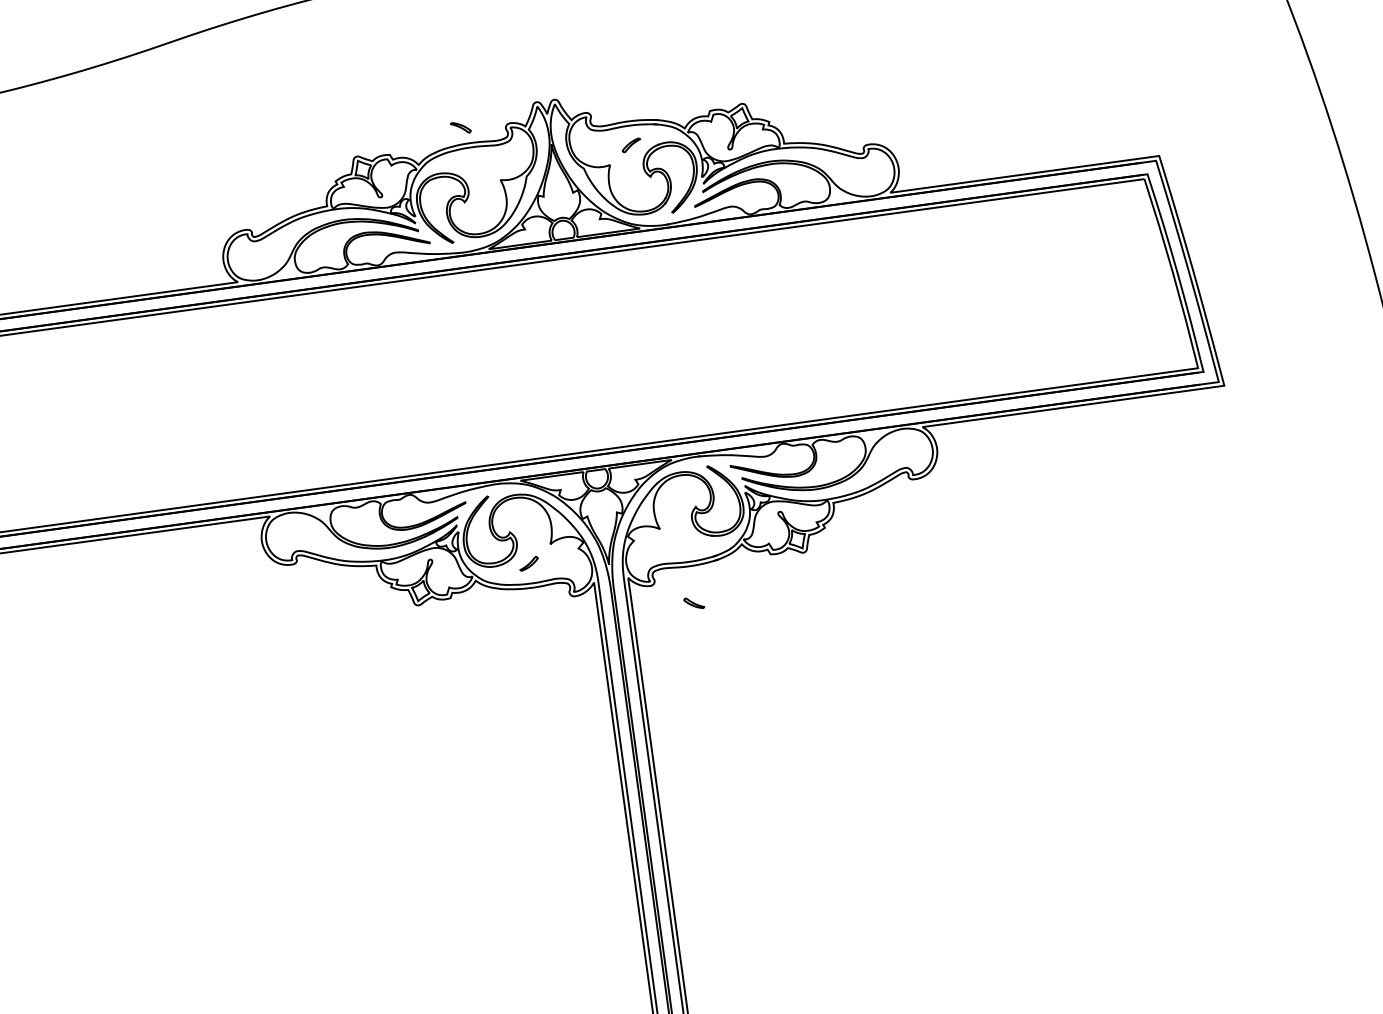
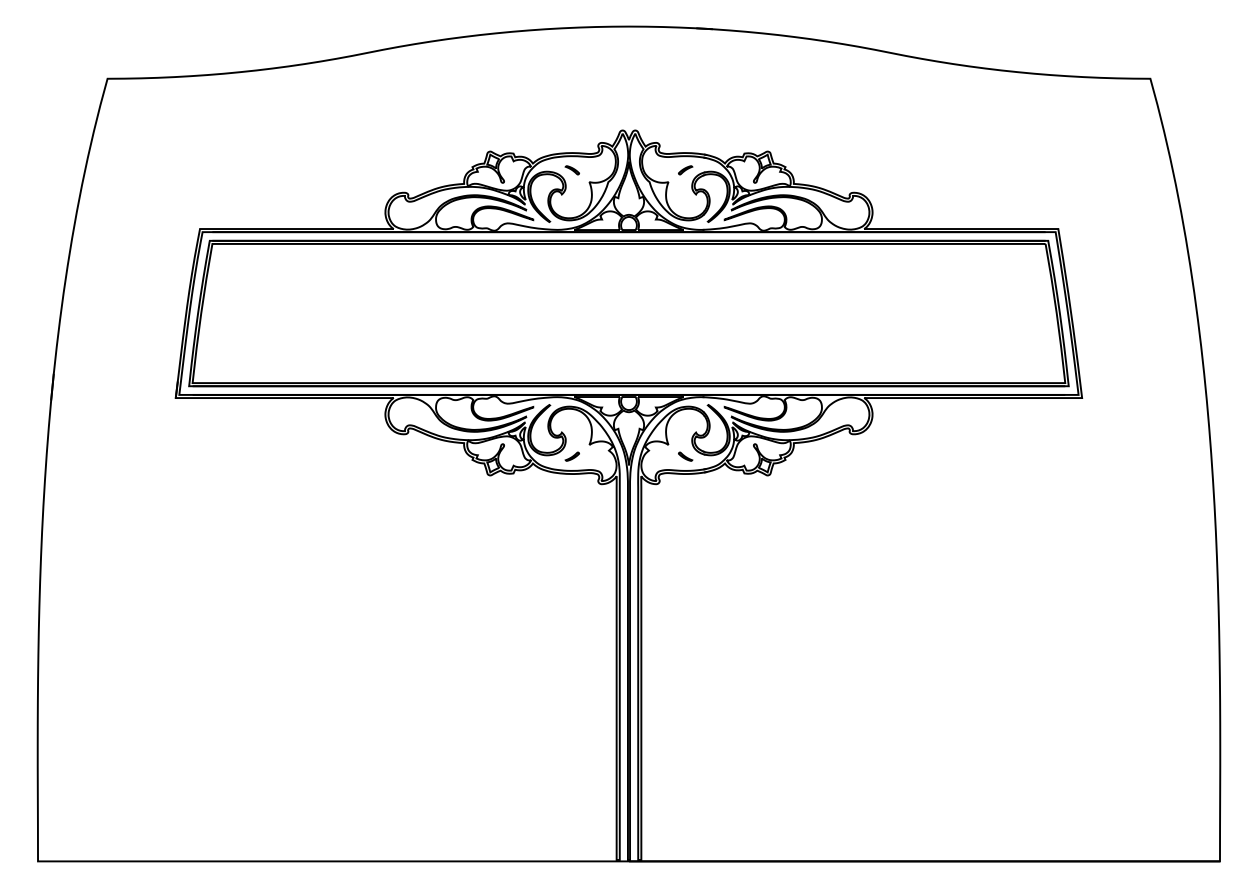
part: (459, 128) -> (571, 170), moved
part: (694, 603) -> (685, 456), moved

